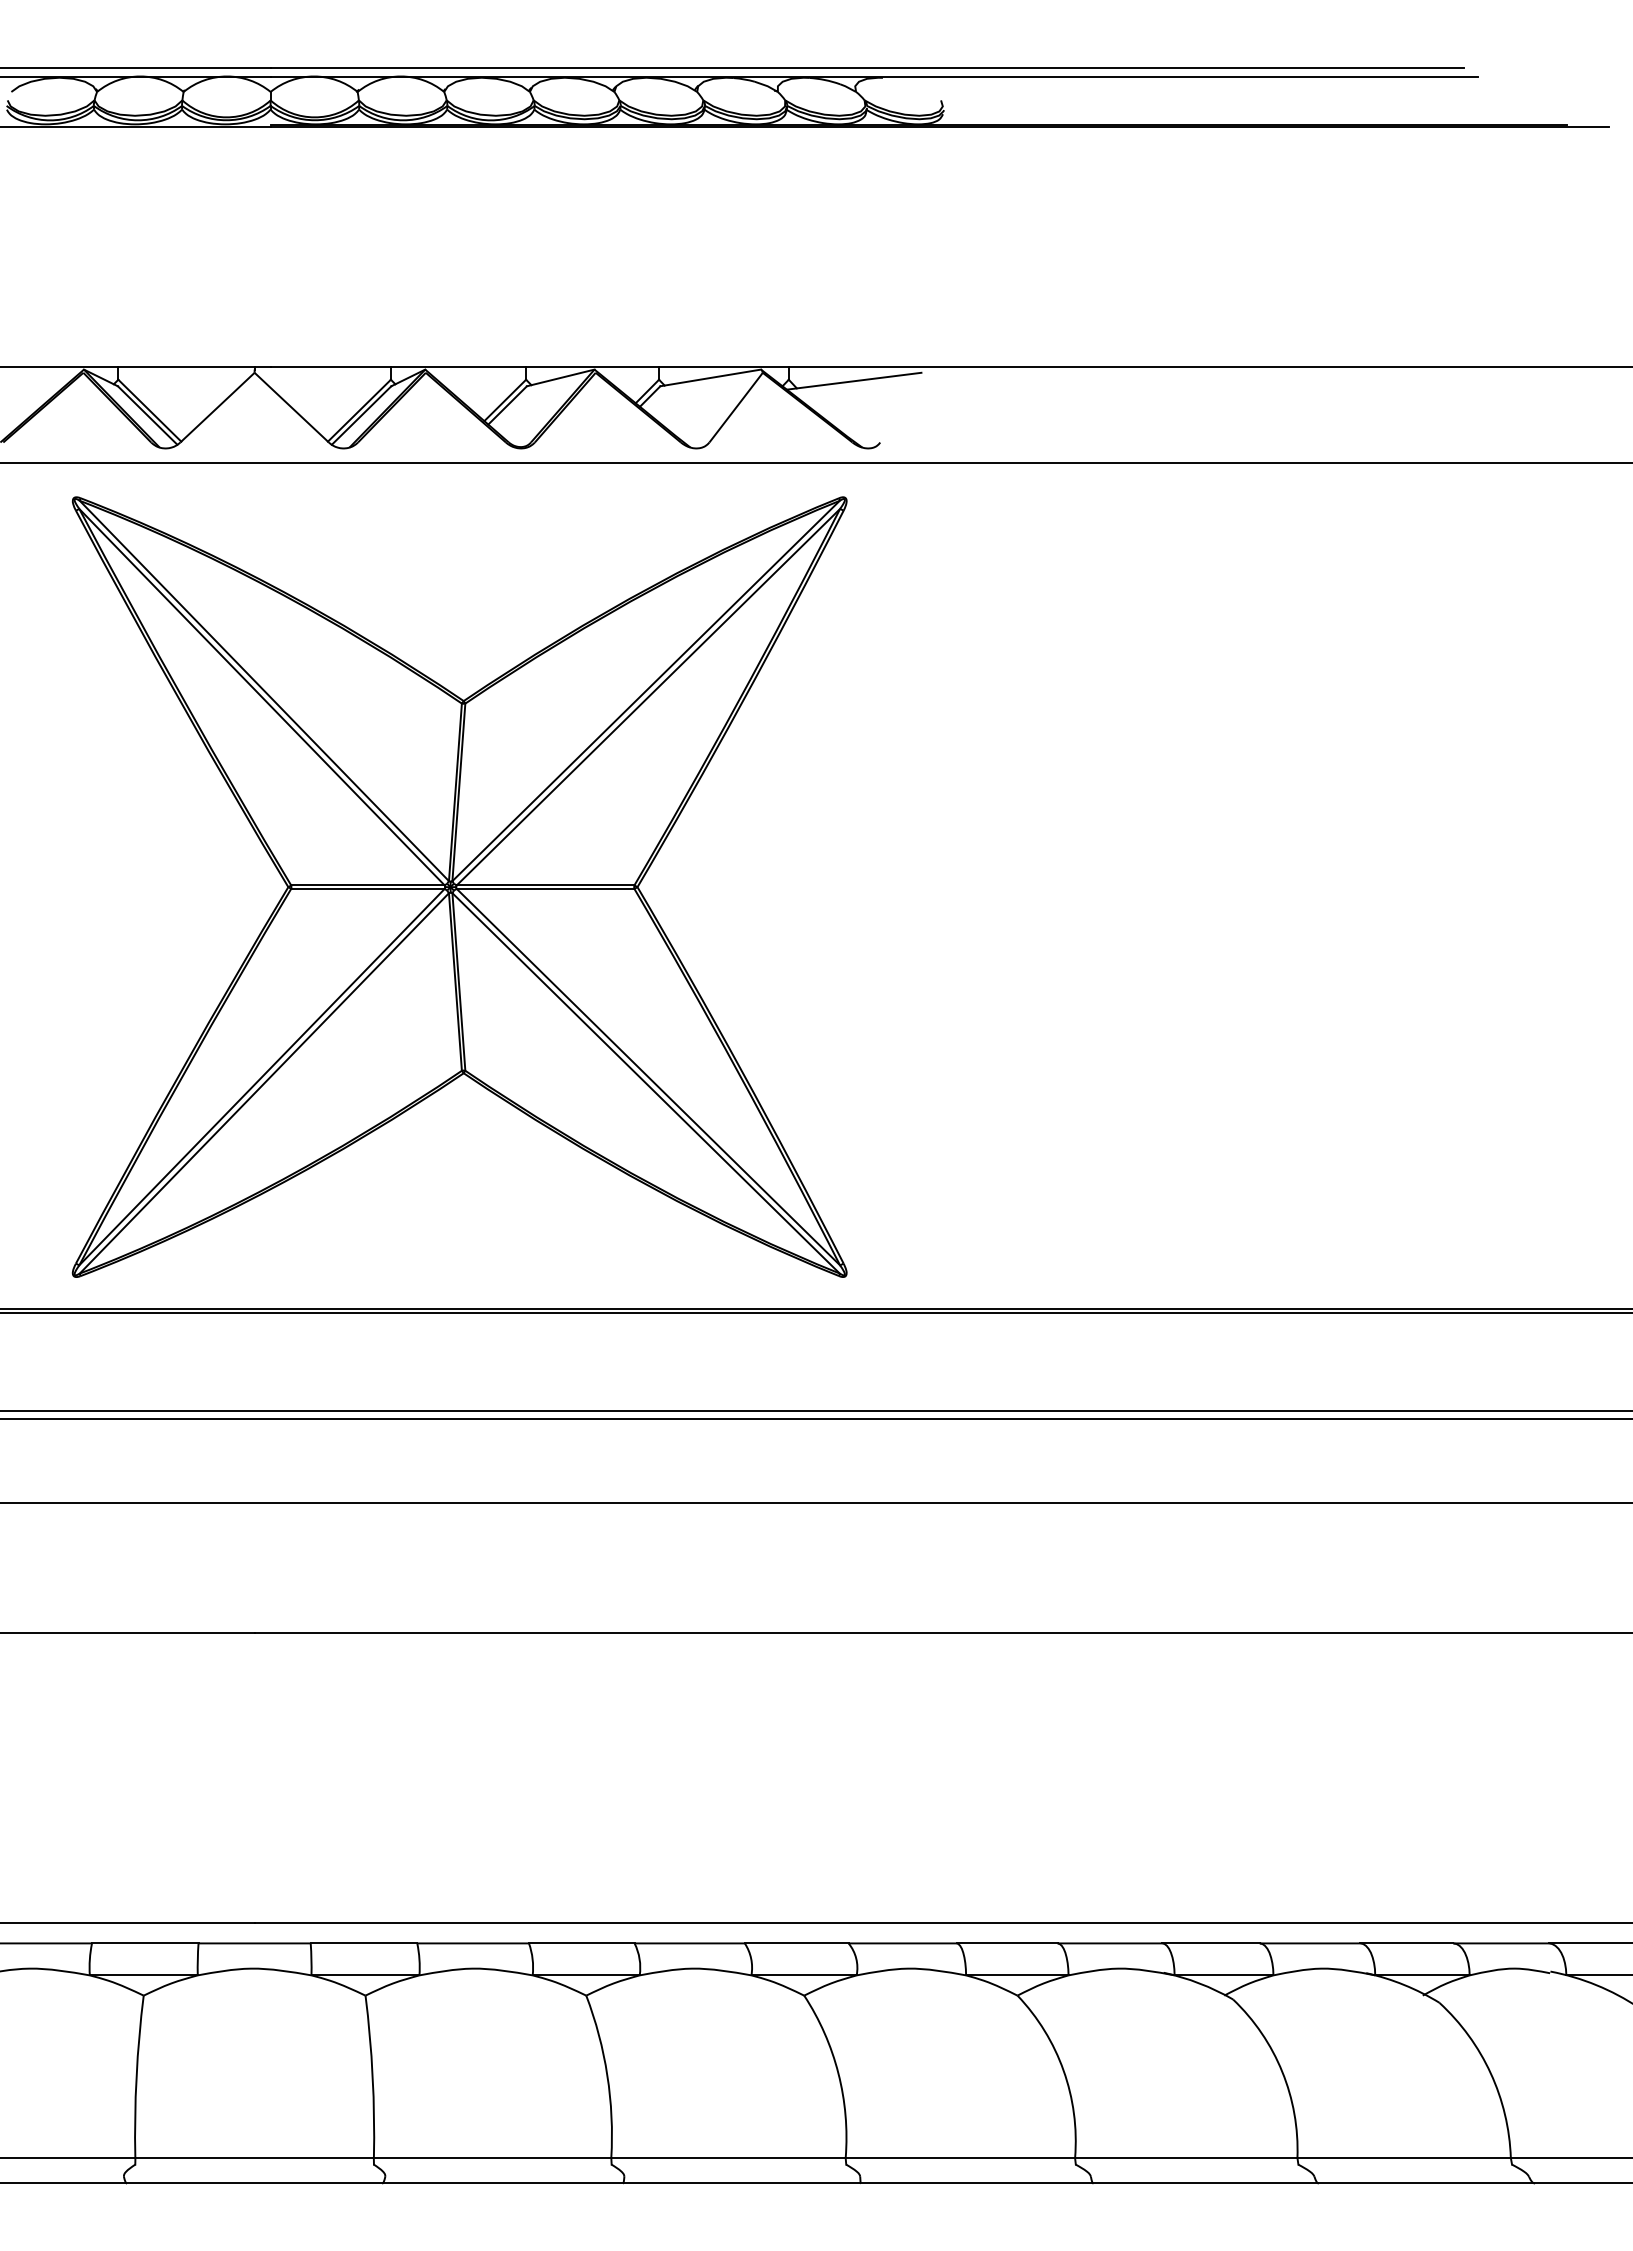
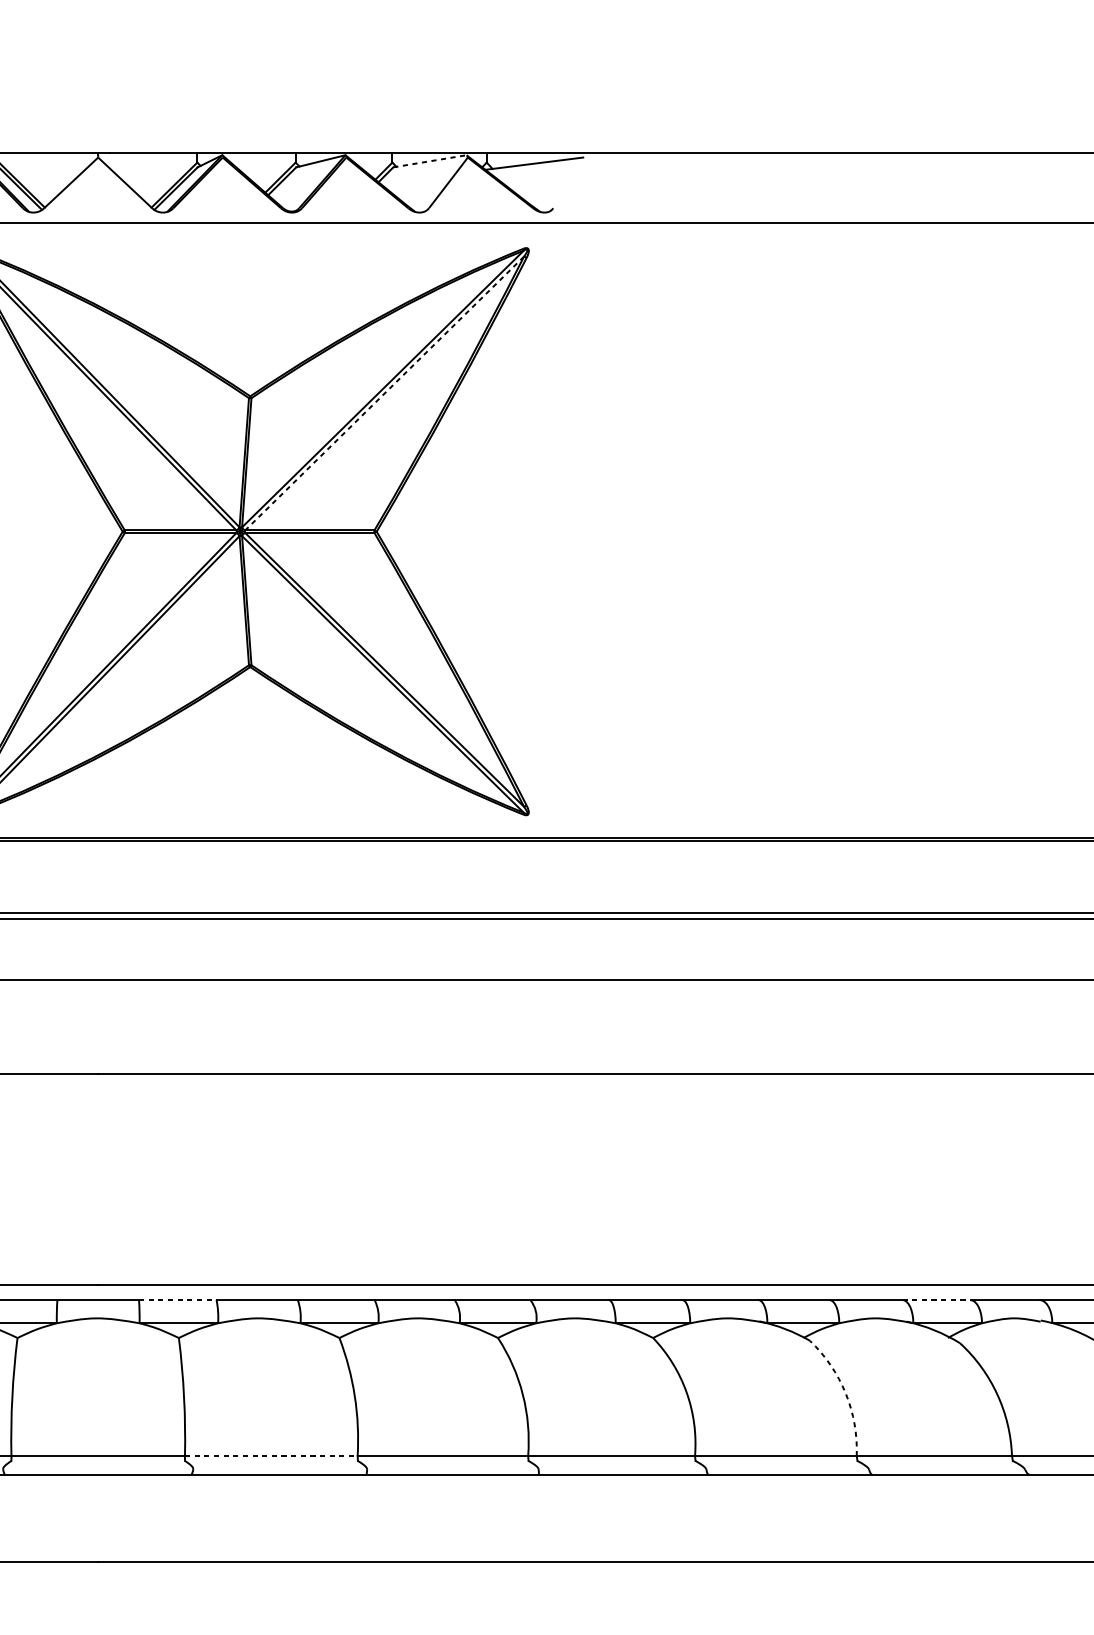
line: (711, 377) -> (430, 160), solid -> dashed
line: (648, 697) -> (384, 393), solid -> dashed
line: (364, 1943) -> (178, 1300), solid -> dashed
line: (1406, 1943) -> (936, 1300), solid -> dashed
arc: (1282, 2071) -> (845, 1393), solid -> dashed
line: (492, 2158) -> (271, 1456), solid -> dashed

